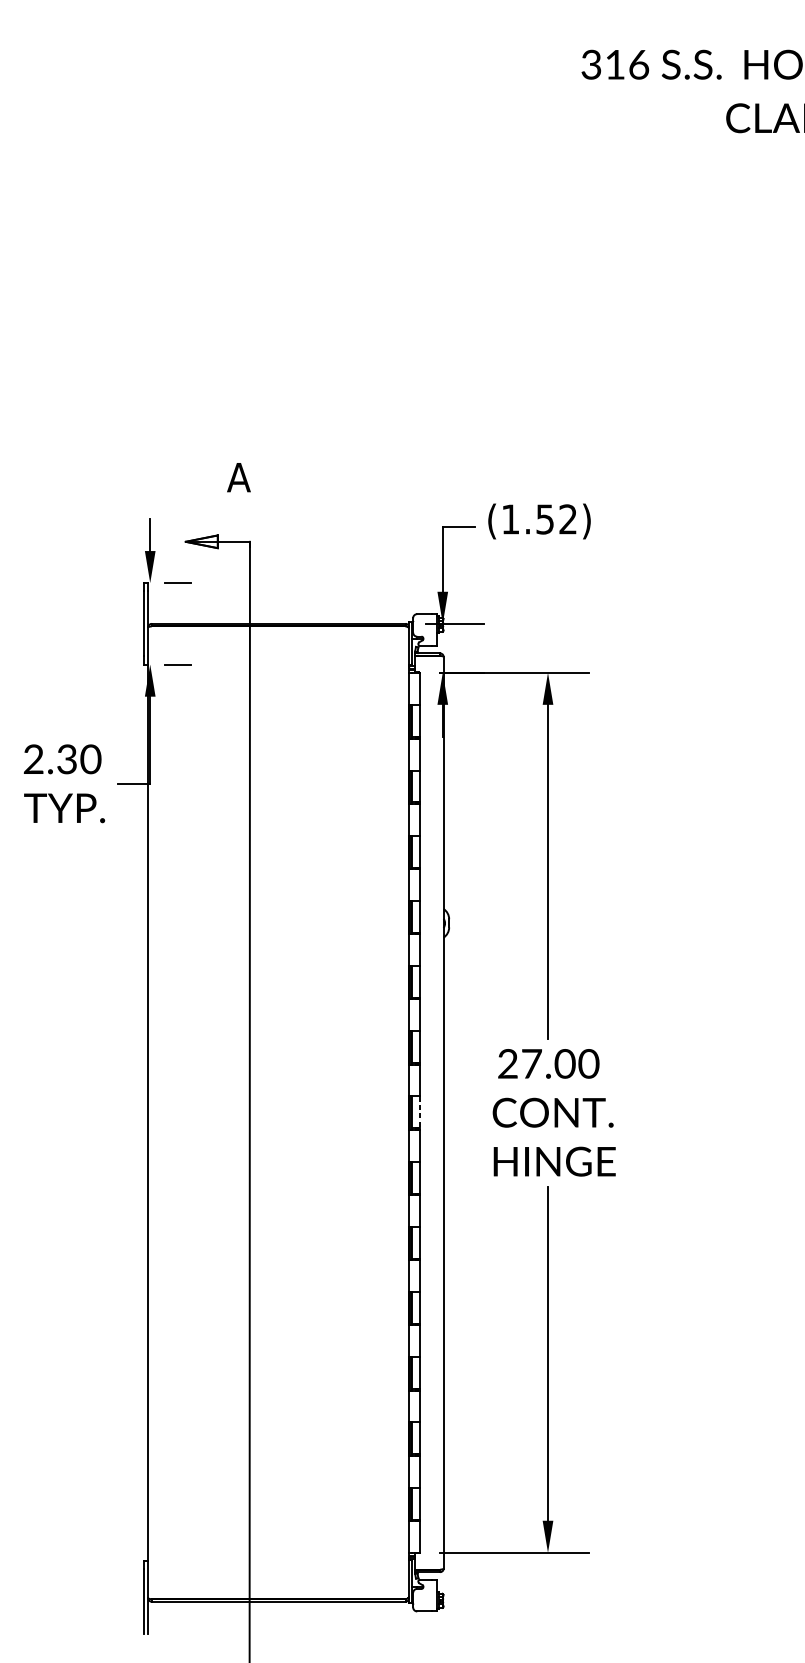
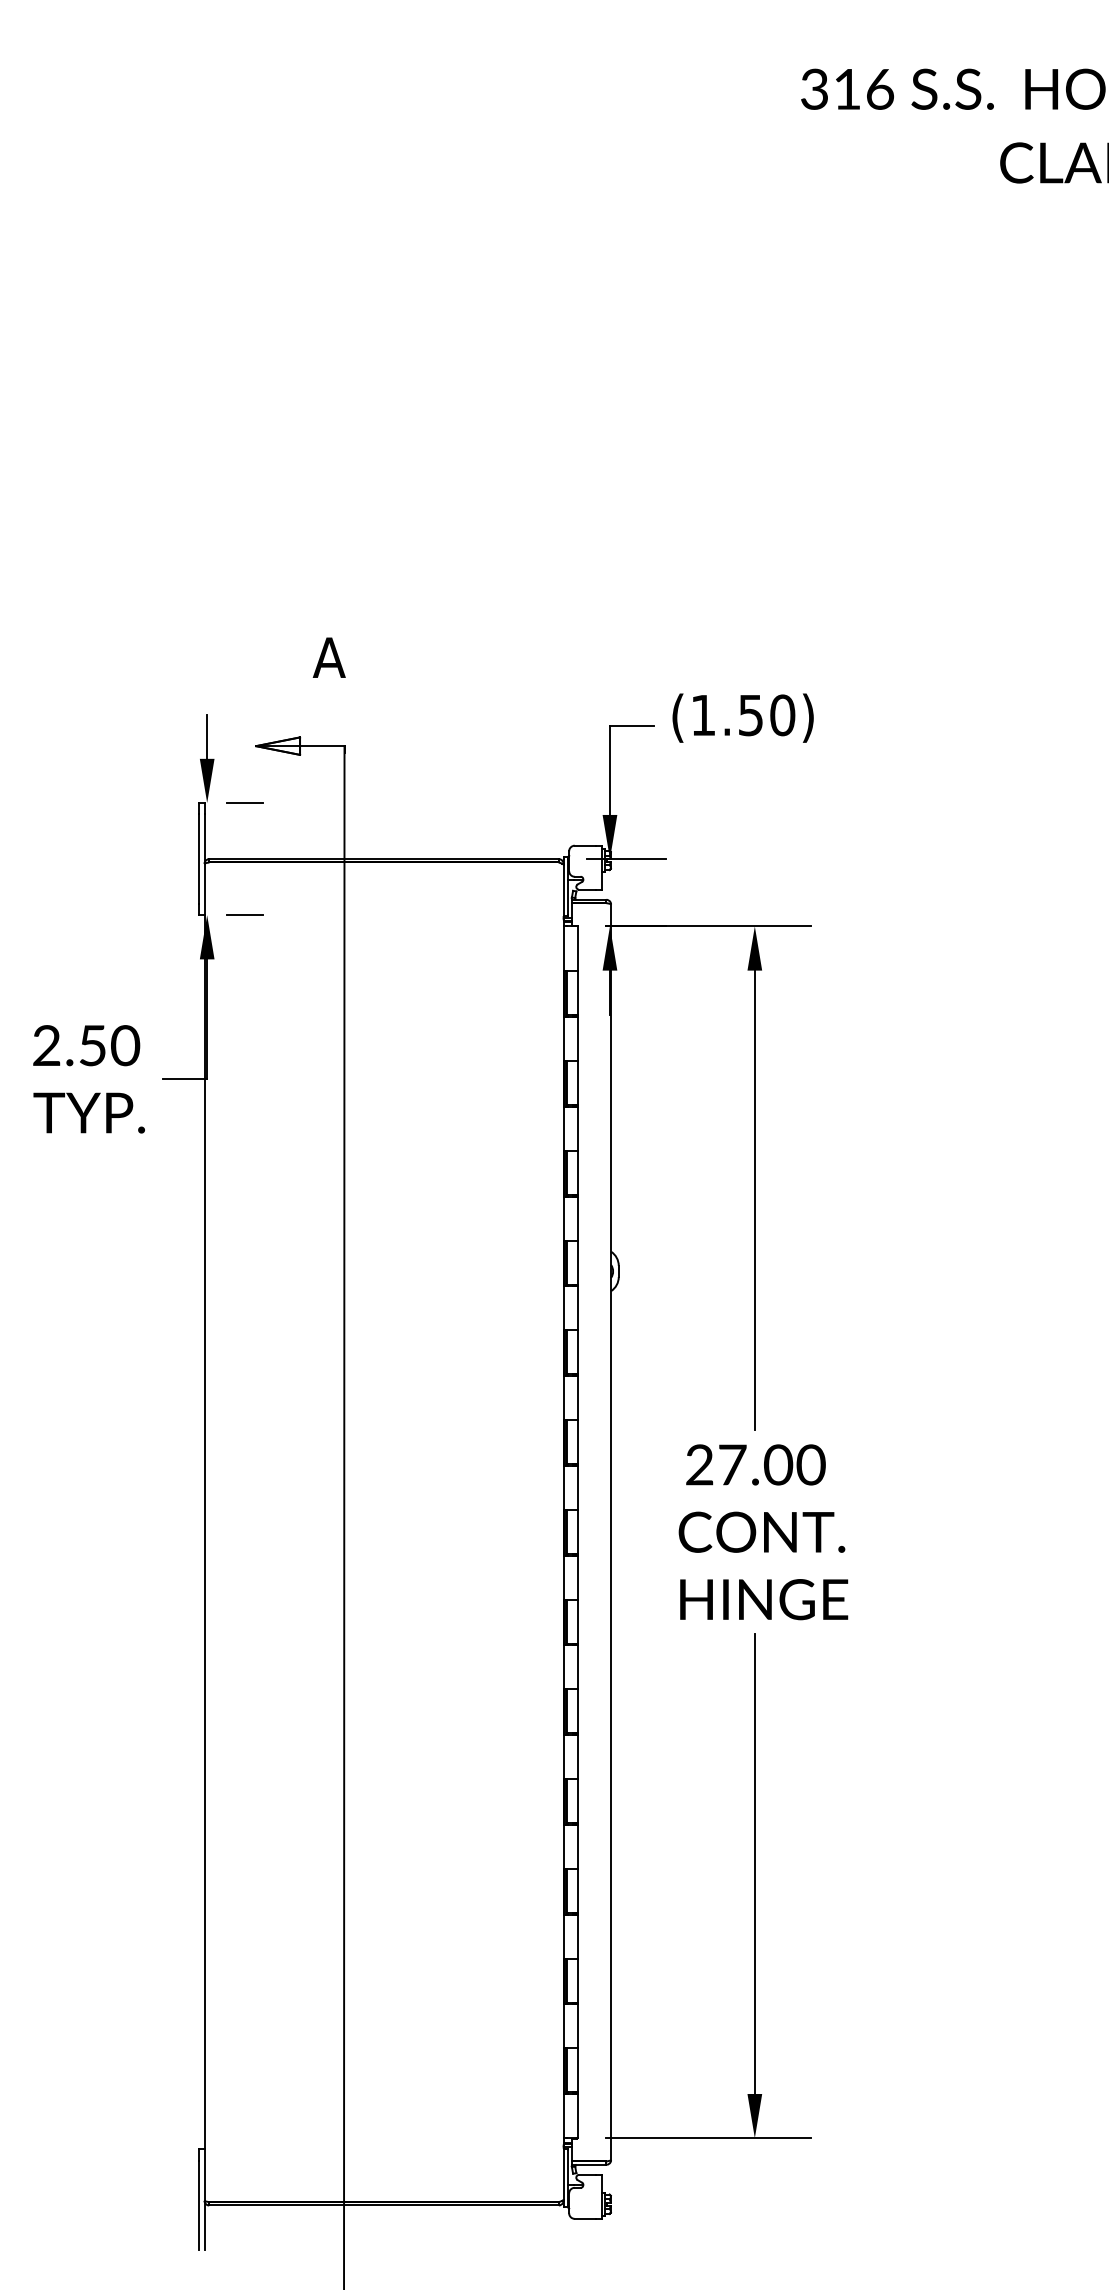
text: (568, 519) -> (782, 715), (1.52) -> (1.50)
text: (66, 759) -> (92, 1045), 2.30 -> 2.50
line: (419, 1112) -> (578, 1531), dashed -> solid

